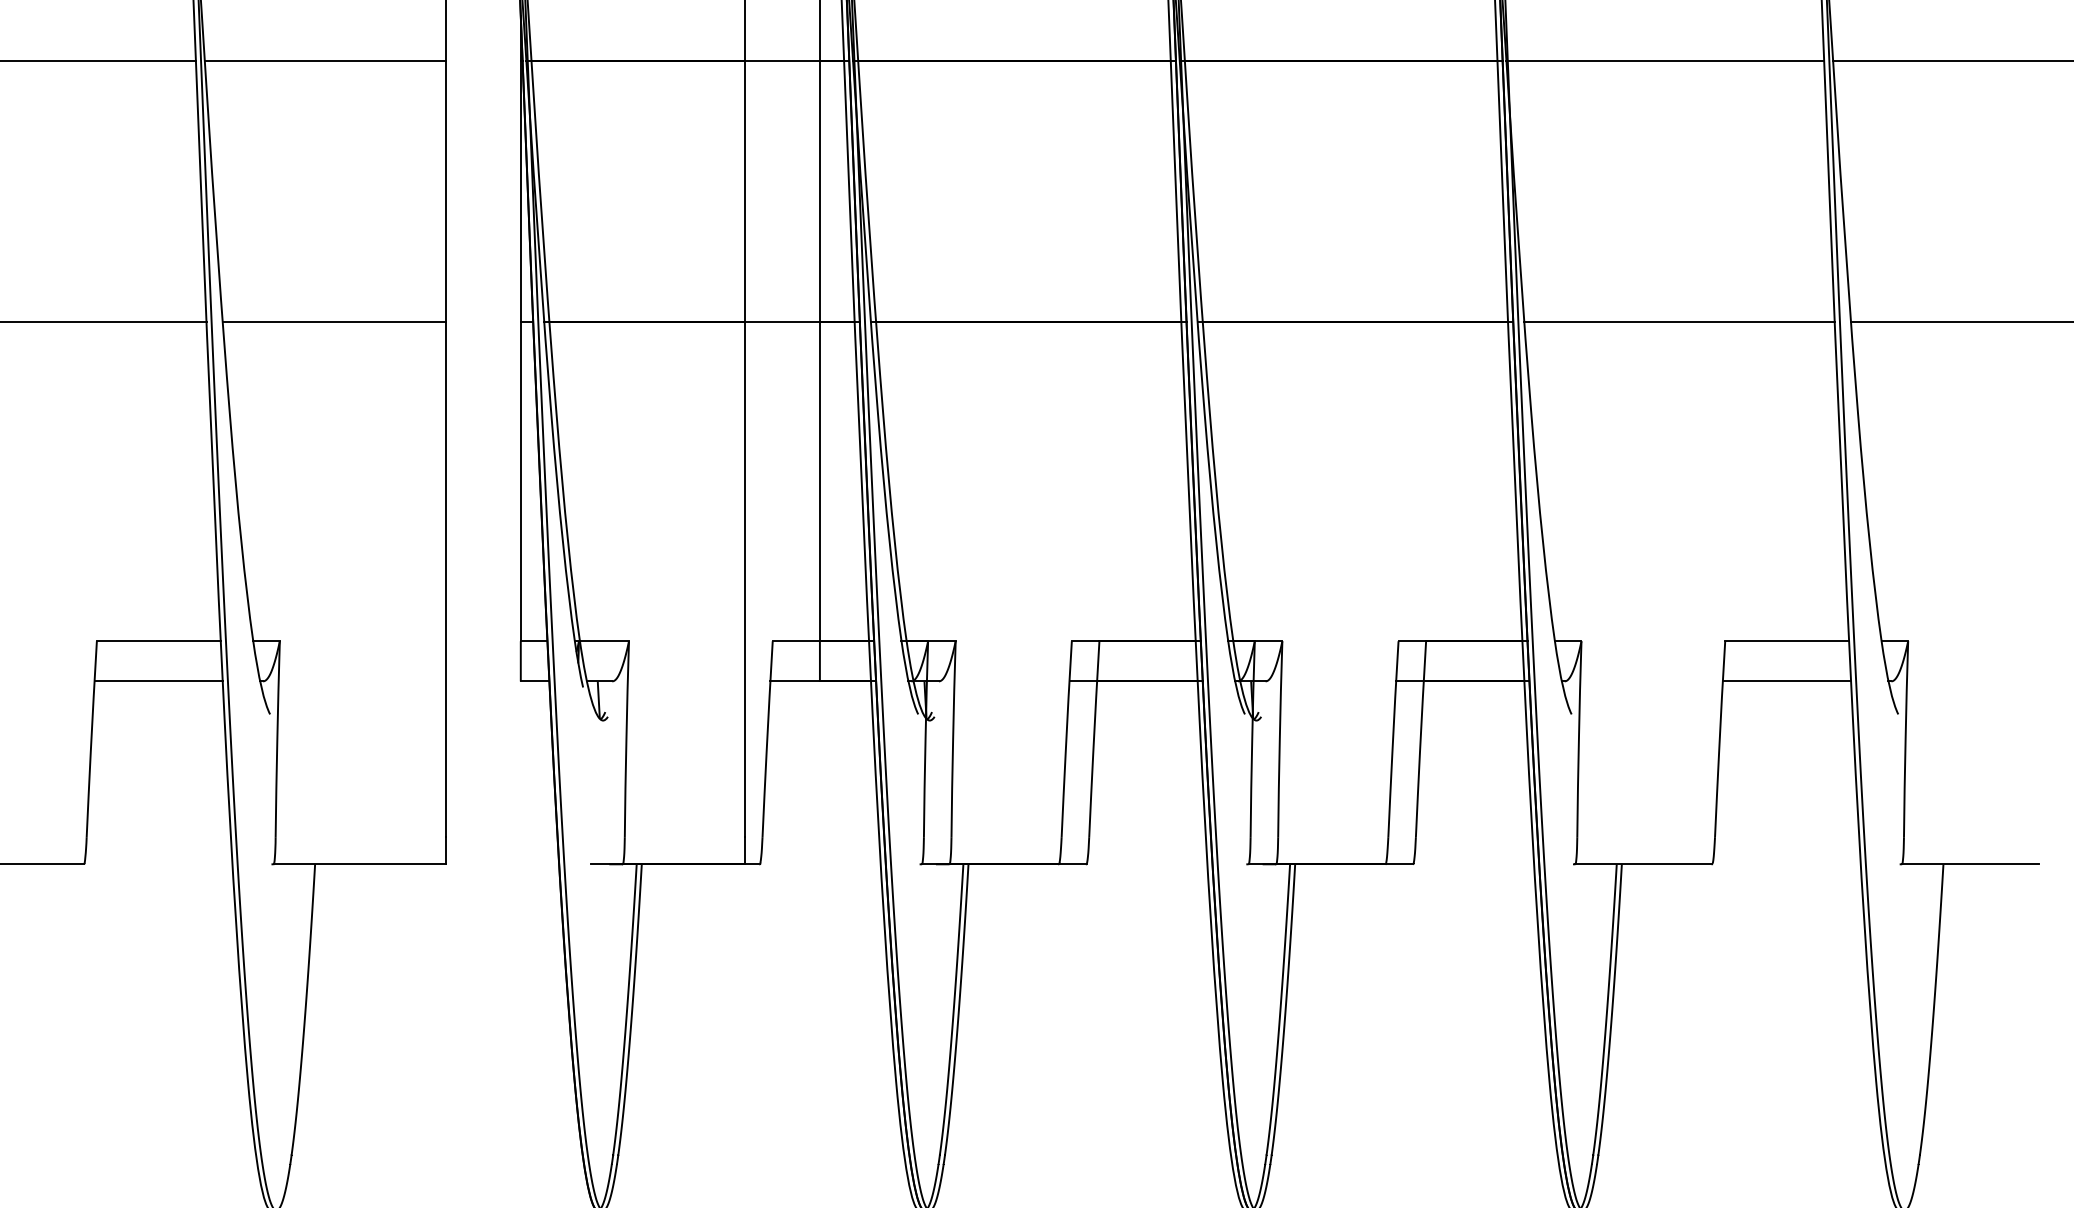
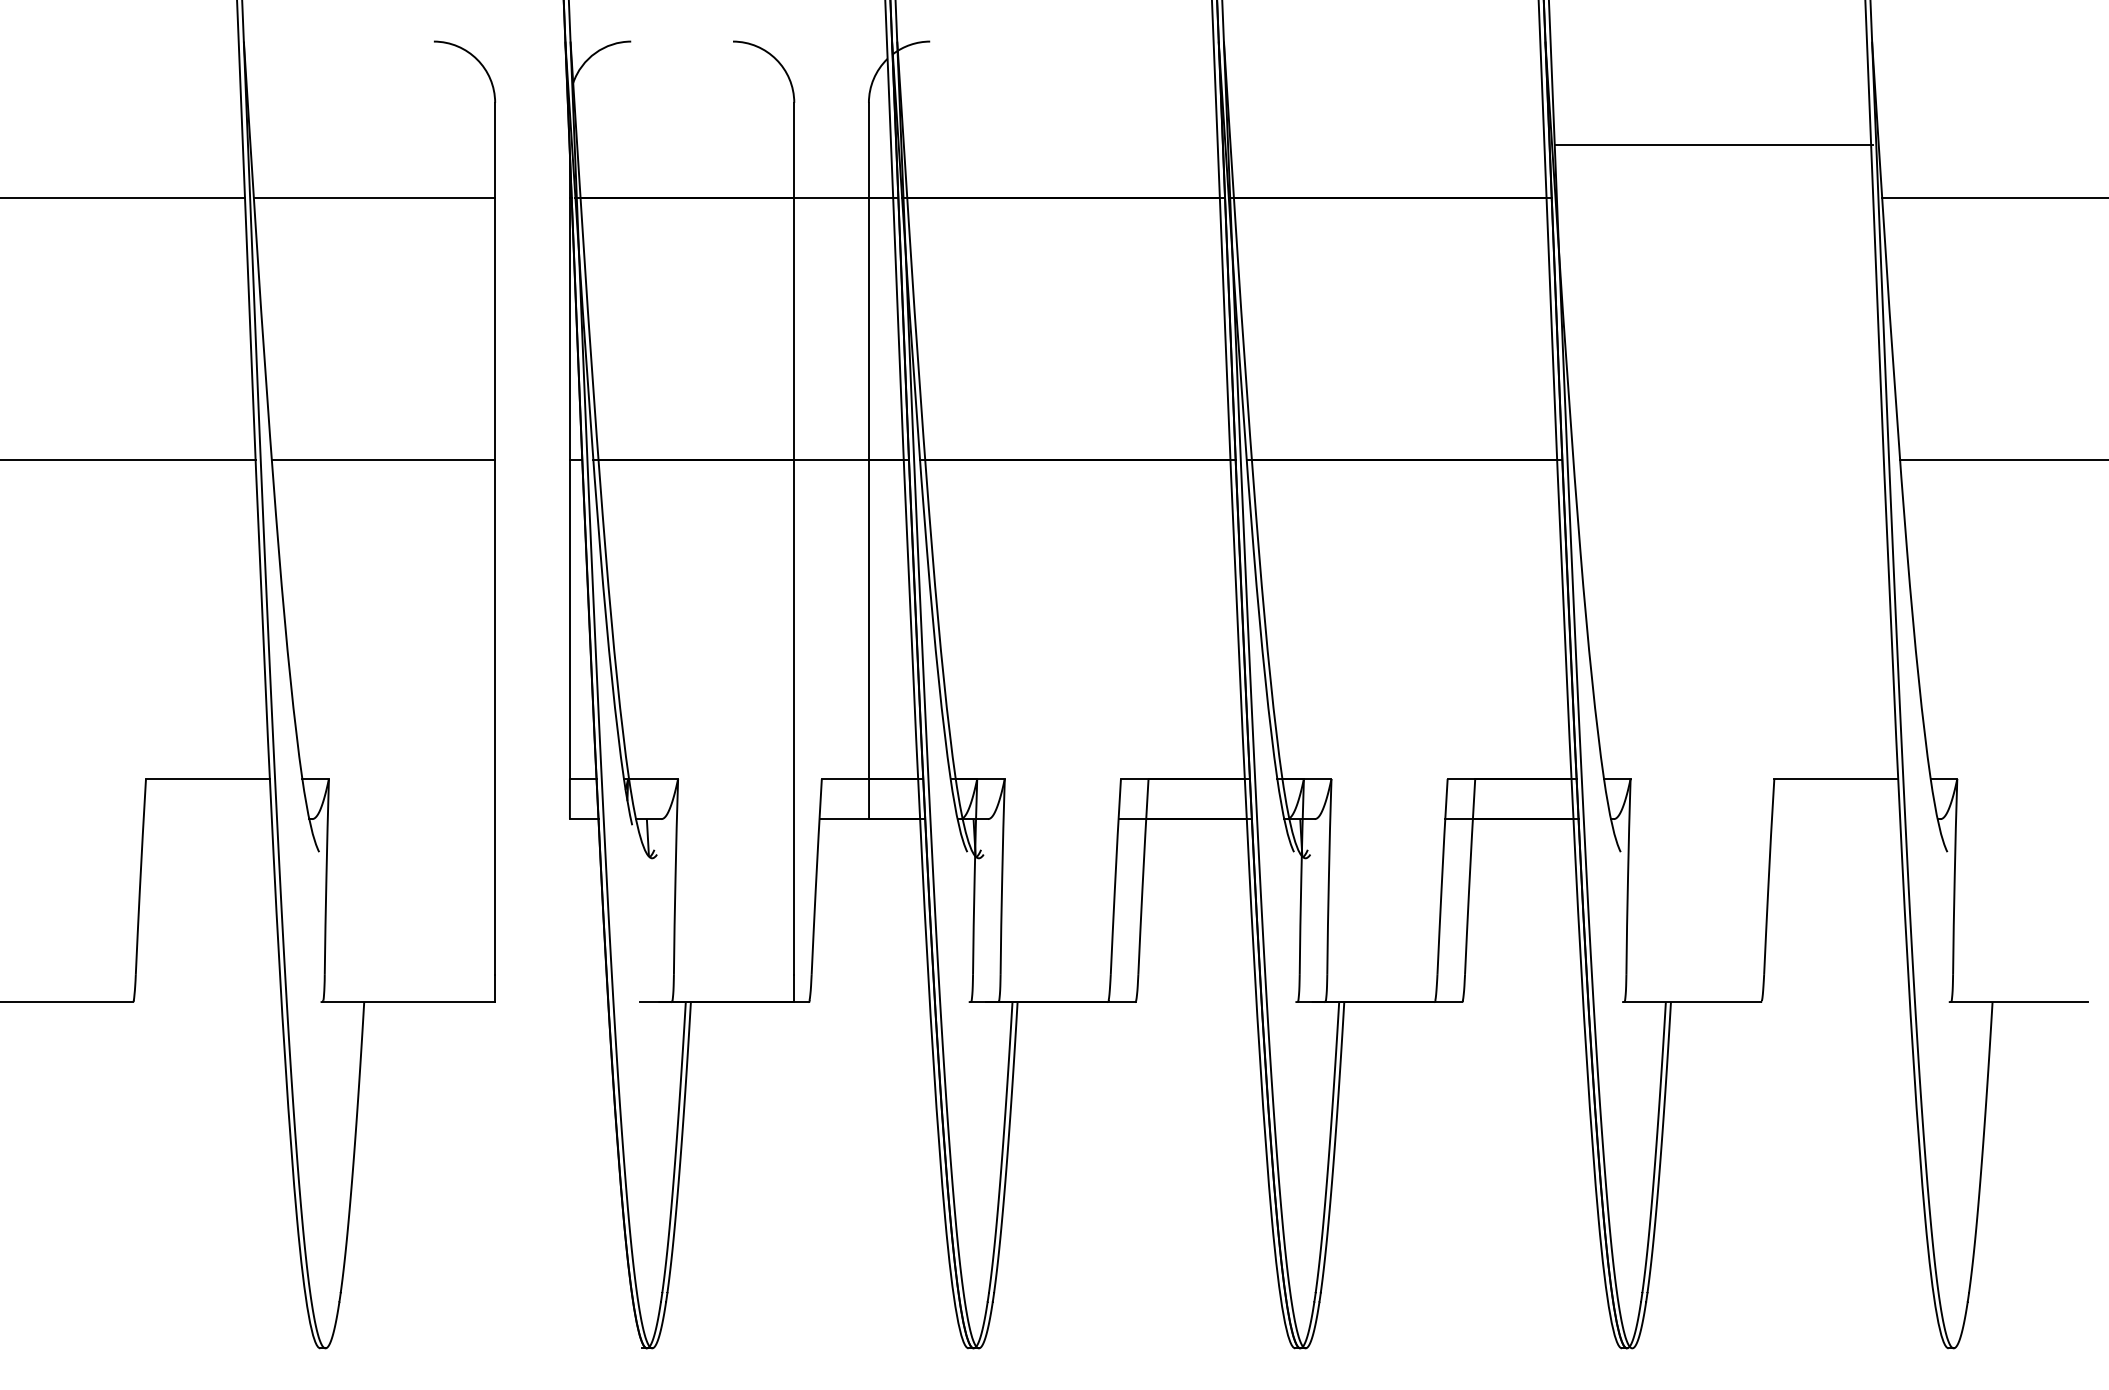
line: (1665, 60) -> (1714, 145), moved
line: (1679, 321) -> (1728, 459), removed
line: (158, 681) -> (207, 819), removed
line: (1786, 681) -> (1835, 819), removed

